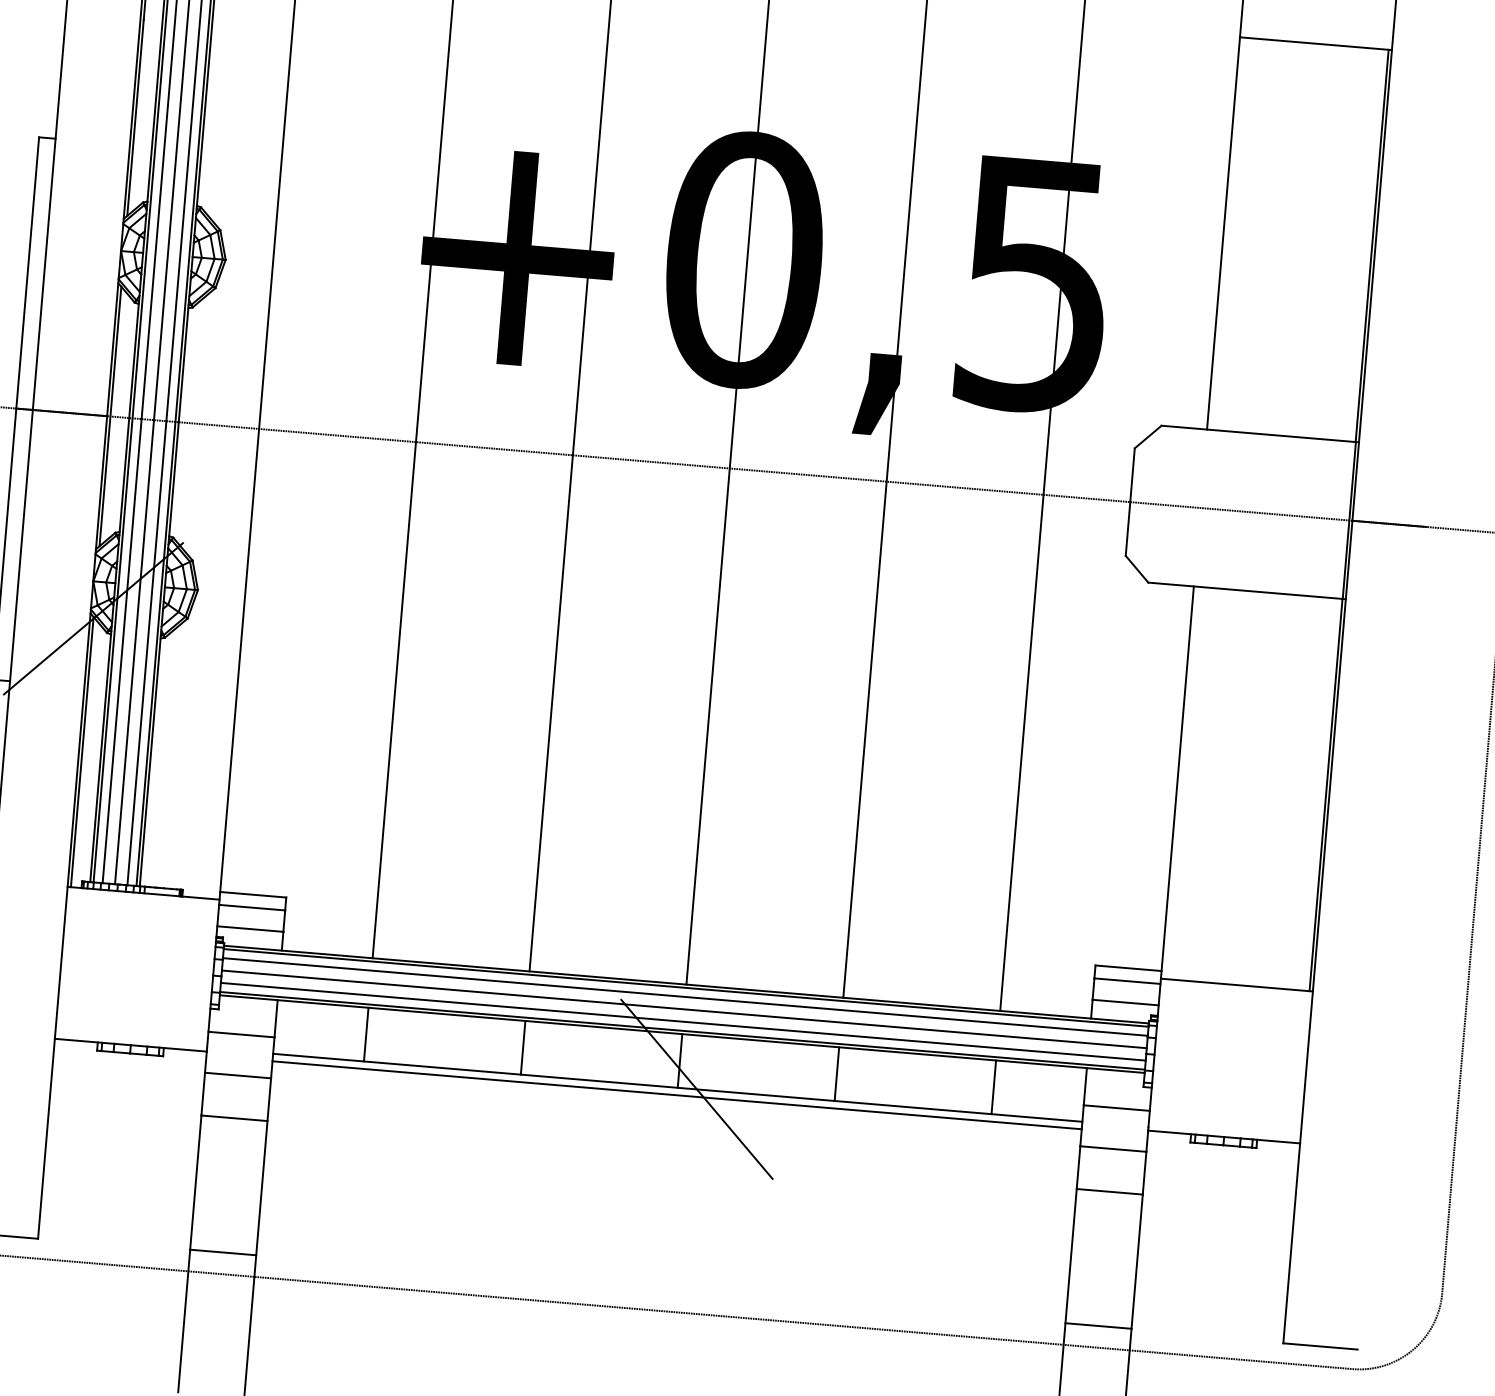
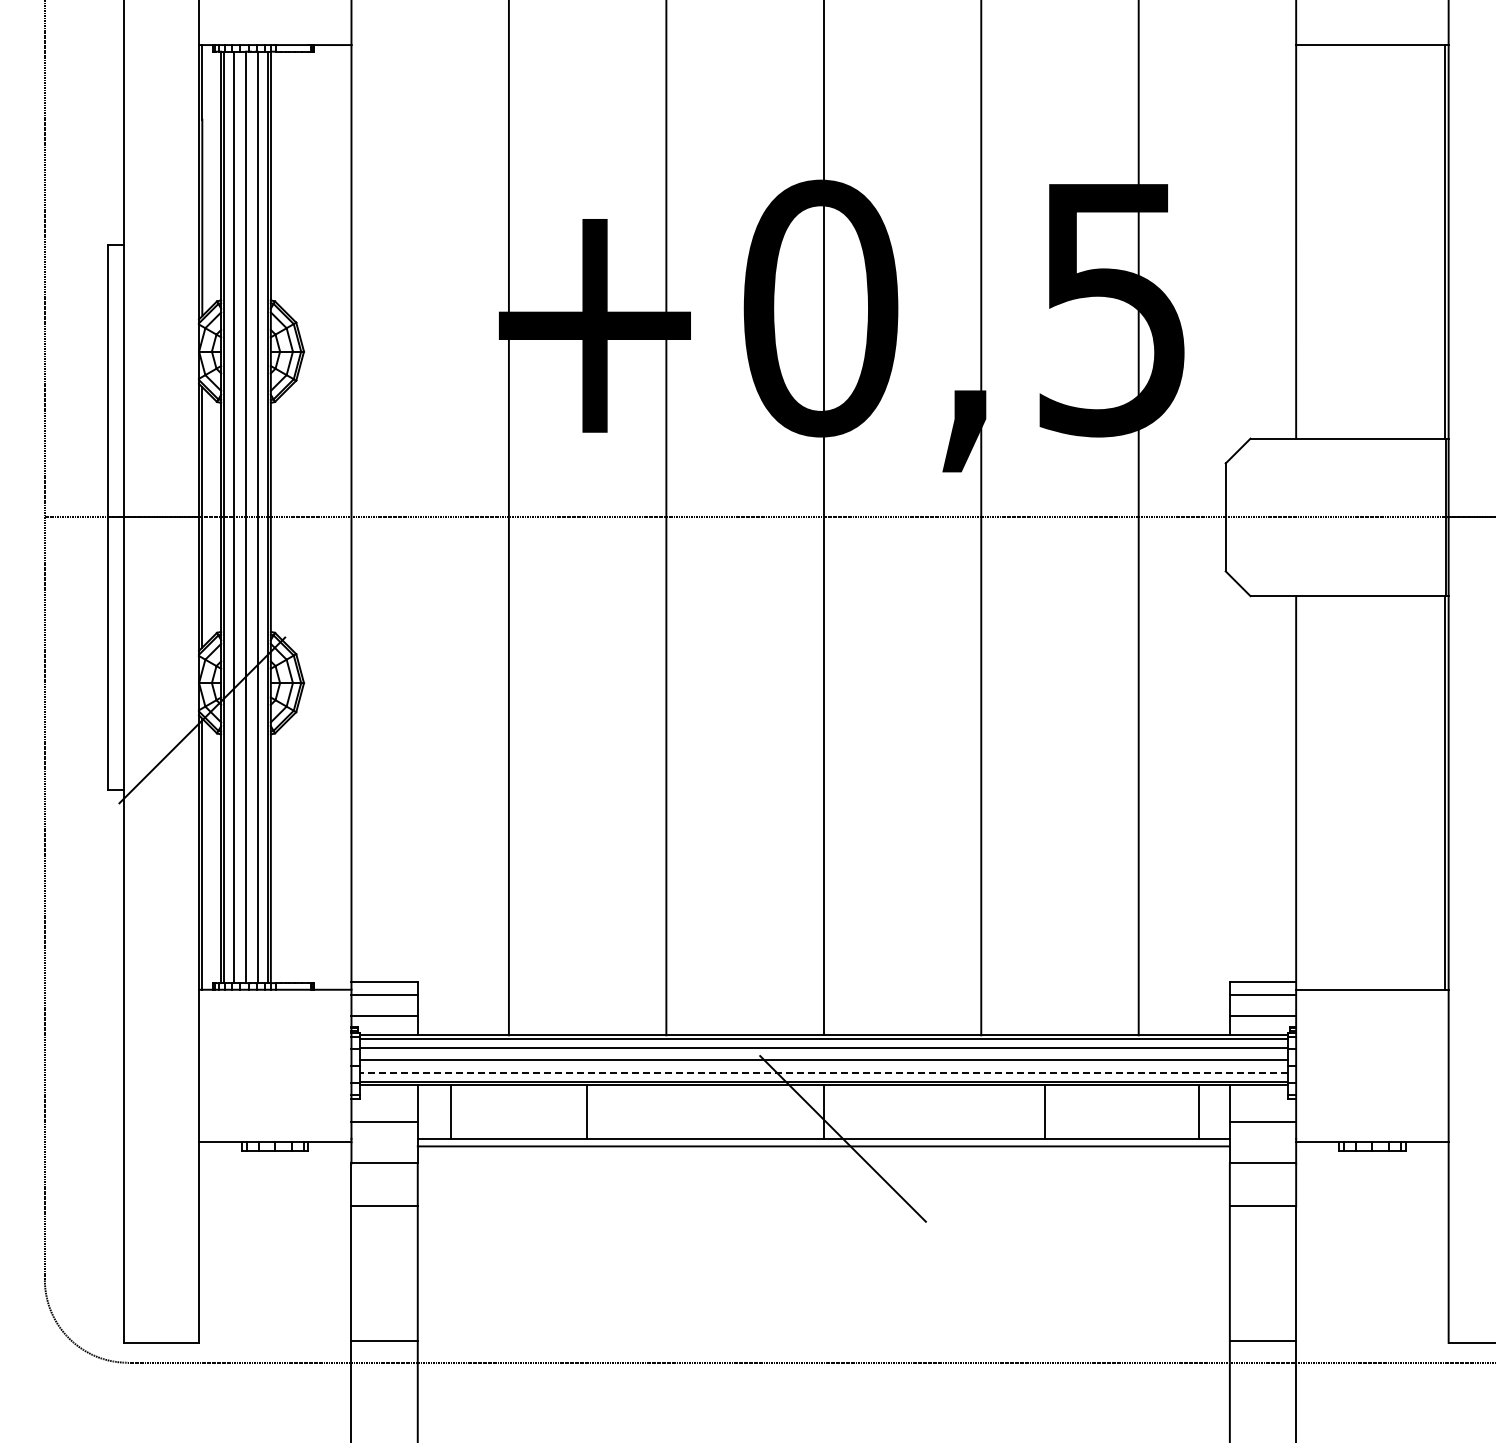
line: (683, 1021) -> (823, 1072), solid -> dashed
line: (365, 1034) -> (450, 1111), moved
line: (523, 1047) -> (587, 1111), moved
line: (837, 1073) -> (1045, 1111), moved
line: (993, 1086) -> (1198, 1111), moved

